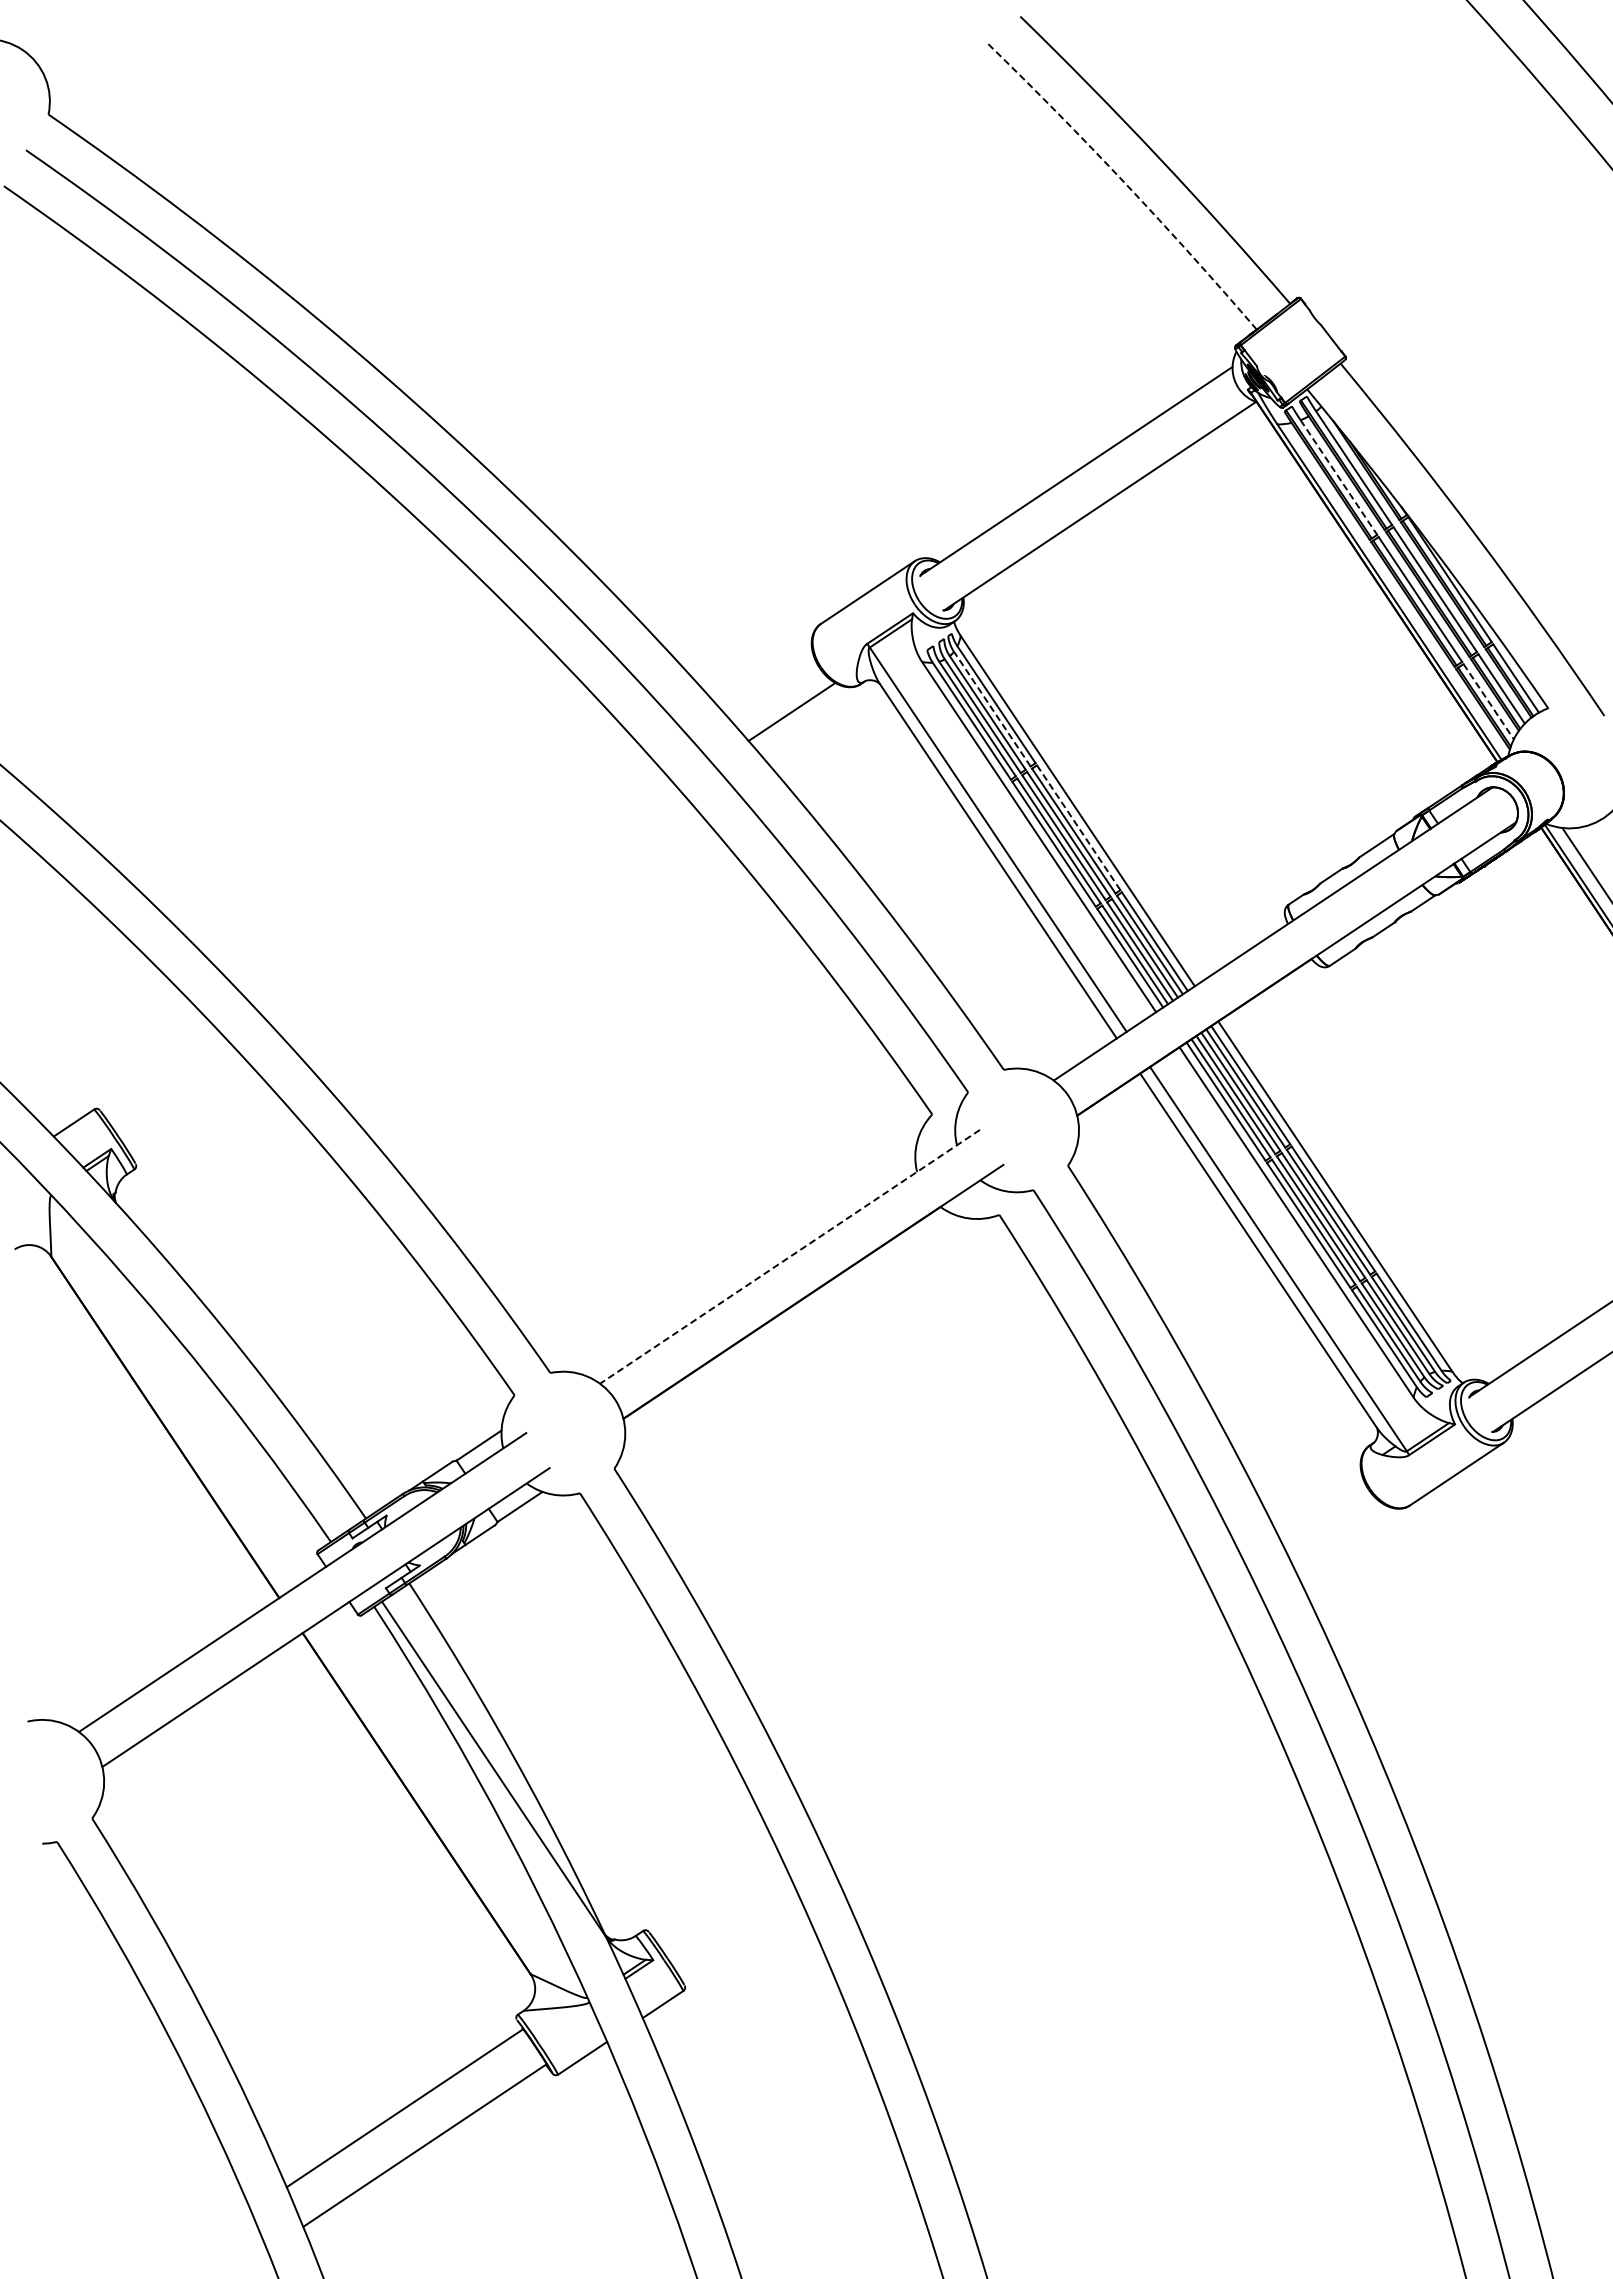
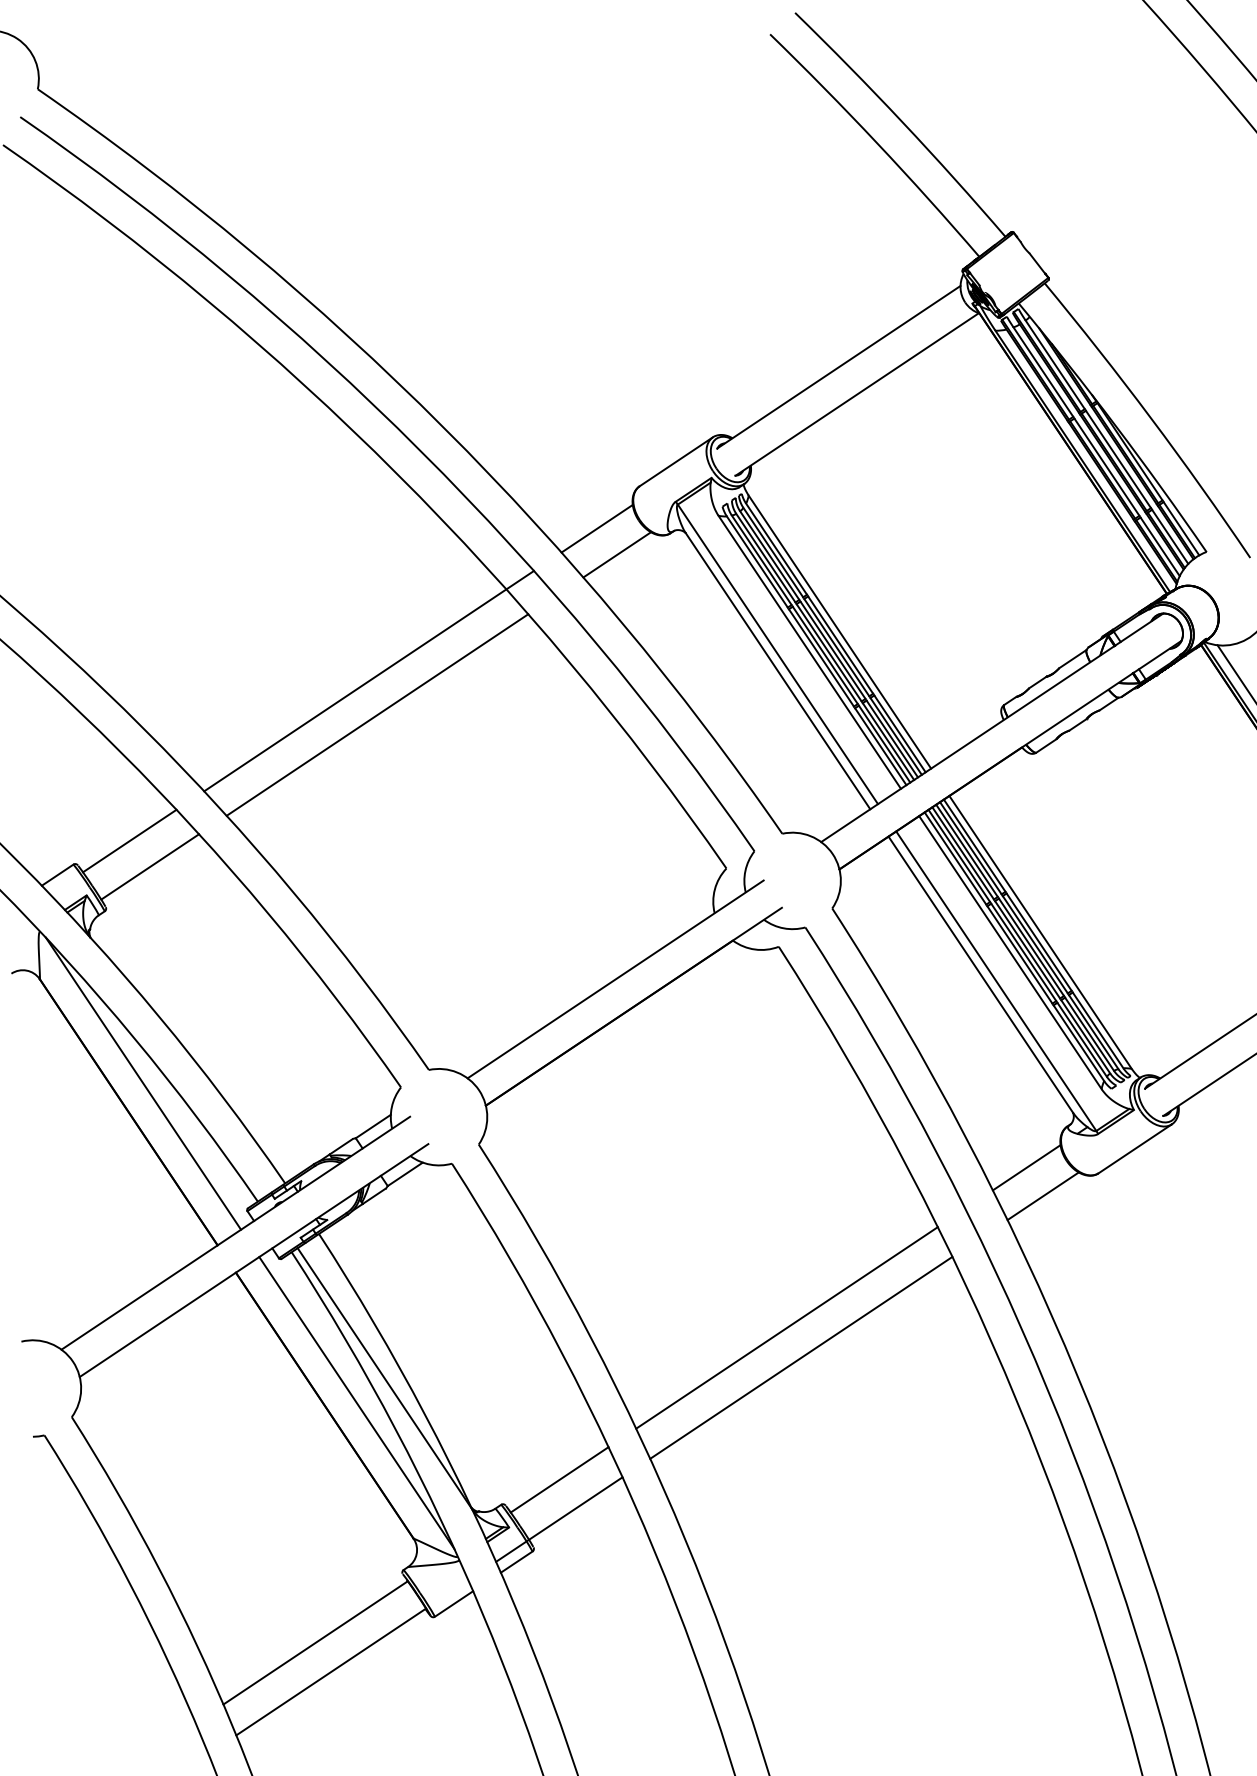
arc: (1125, 183) -> (877, 142), dashed -> solid
line: (1338, 477) -> (1043, 372), dashed -> solid
line: (766, 678) -> (597, 528), added
line: (1488, 702) -> (1159, 547), dashed -> solid
line: (992, 709) -> (773, 552), dashed -> solid
line: (1079, 828) -> (841, 645), dashed -> solid
line: (473, 873) -> (368, 680), added
line: (484, 917) -> (377, 714), added
line: (166, 1079) -> (129, 841), added
line: (192, 1112) -> (150, 866), added
line: (789, 1257) -> (615, 979), dashed -> solid
line: (183, 1390) -> (142, 1083), added
line: (1317, 1498) -> (1026, 1167), added
line: (1338, 1534) -> (1043, 1195), added
line: (1009, 1703) -> (786, 1327), added
line: (1028, 1741) -> (801, 1357), added
line: (457, 1800) -> (356, 1403), added
line: (717, 1898) -> (559, 1479), added
line: (717, 1949) -> (559, 1519), added

